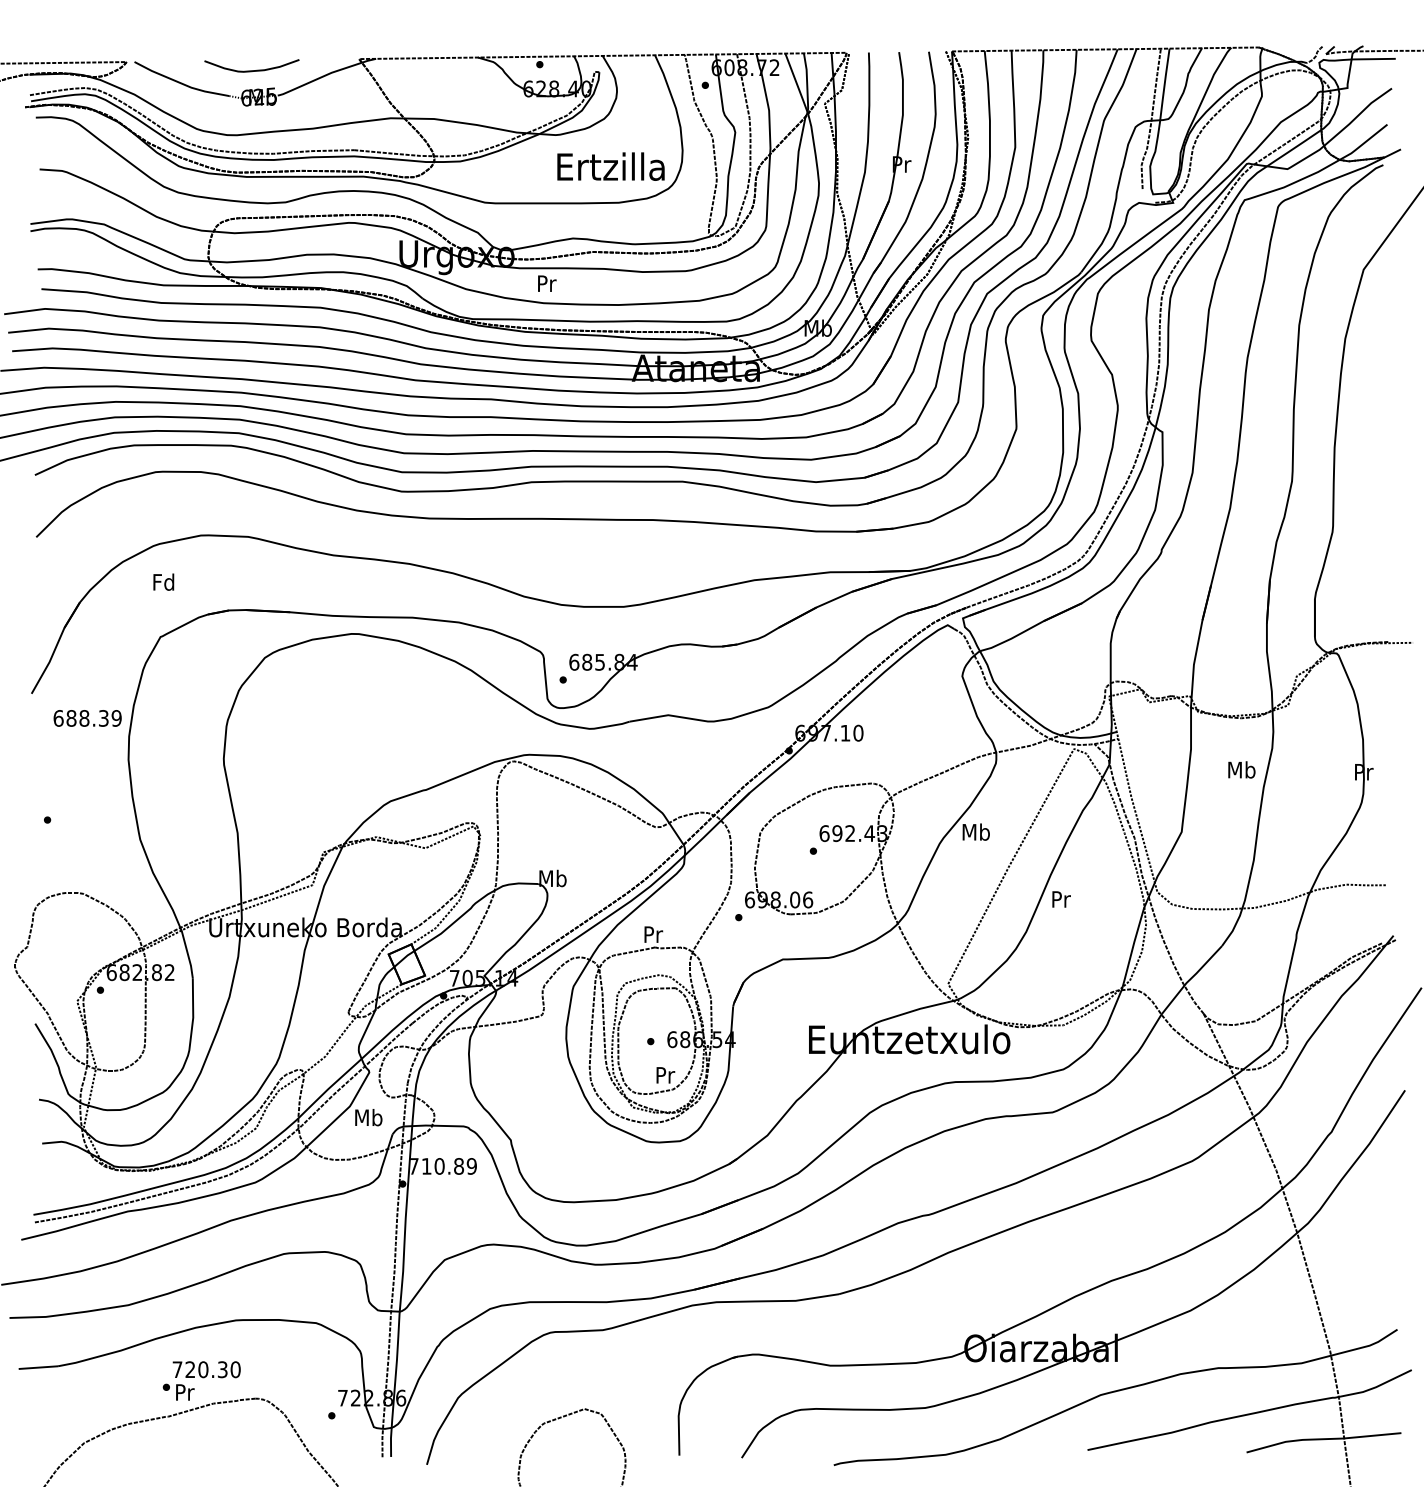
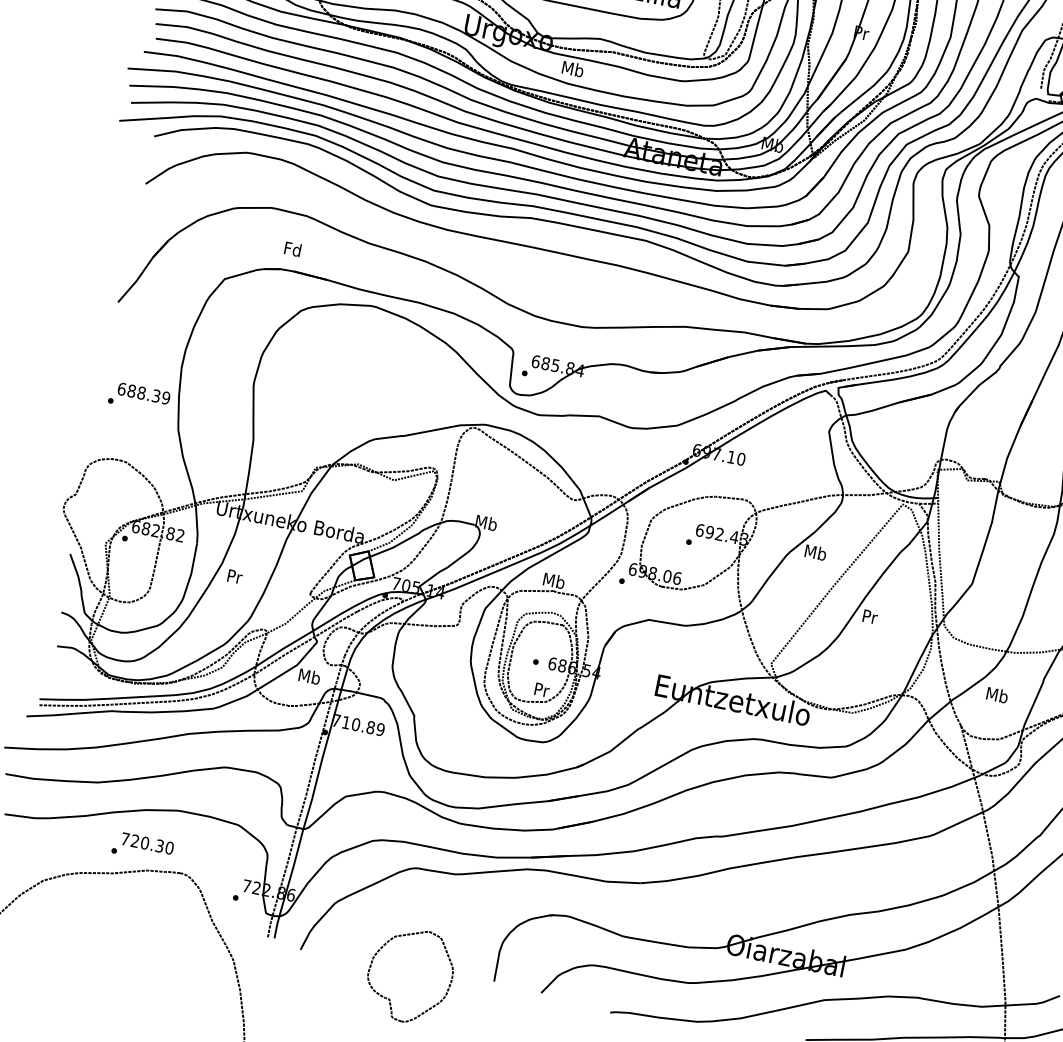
text: (546, 283) -> (572, 69), Pr -> Mb
text: (163, 581) -> (292, 248), moved
text: (87, 718) -> (143, 393), moved
text: (1241, 769) -> (997, 694), moved
text: (652, 934) -> (553, 580), Pr -> Mb
text: (185, 1392) -> (235, 576), moved

